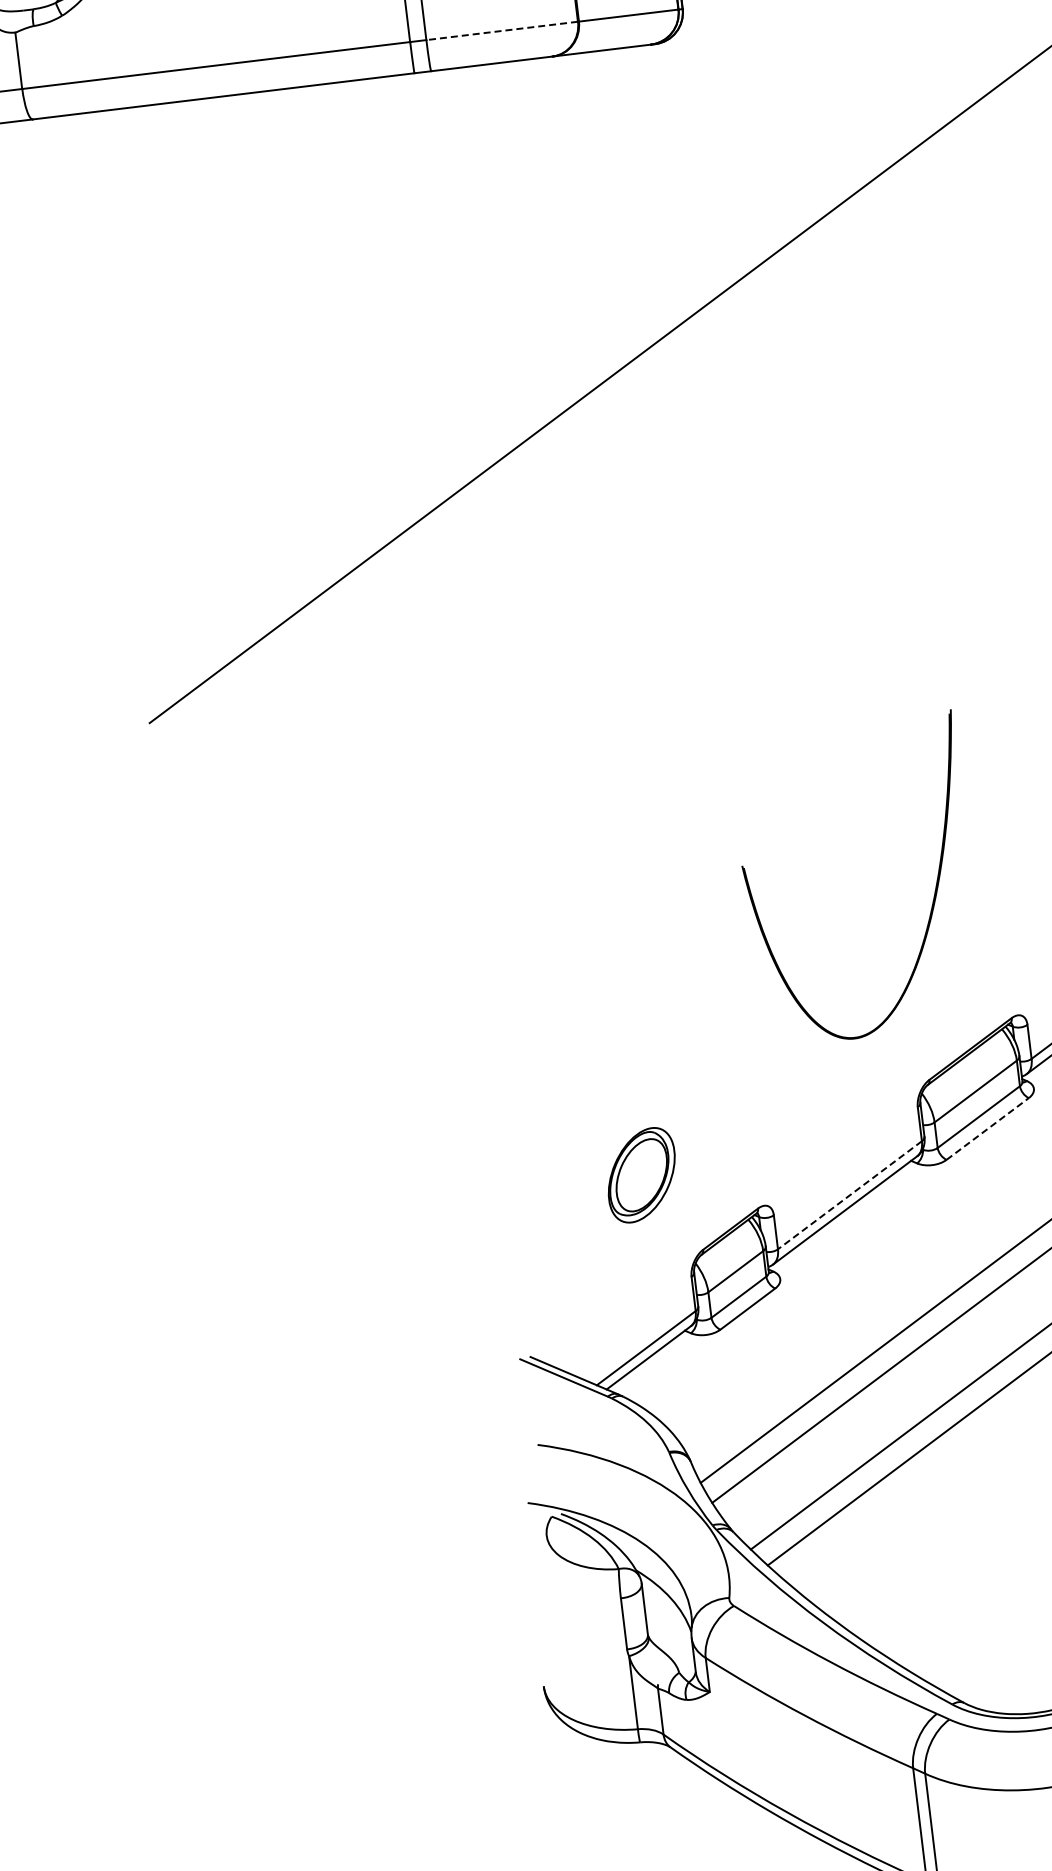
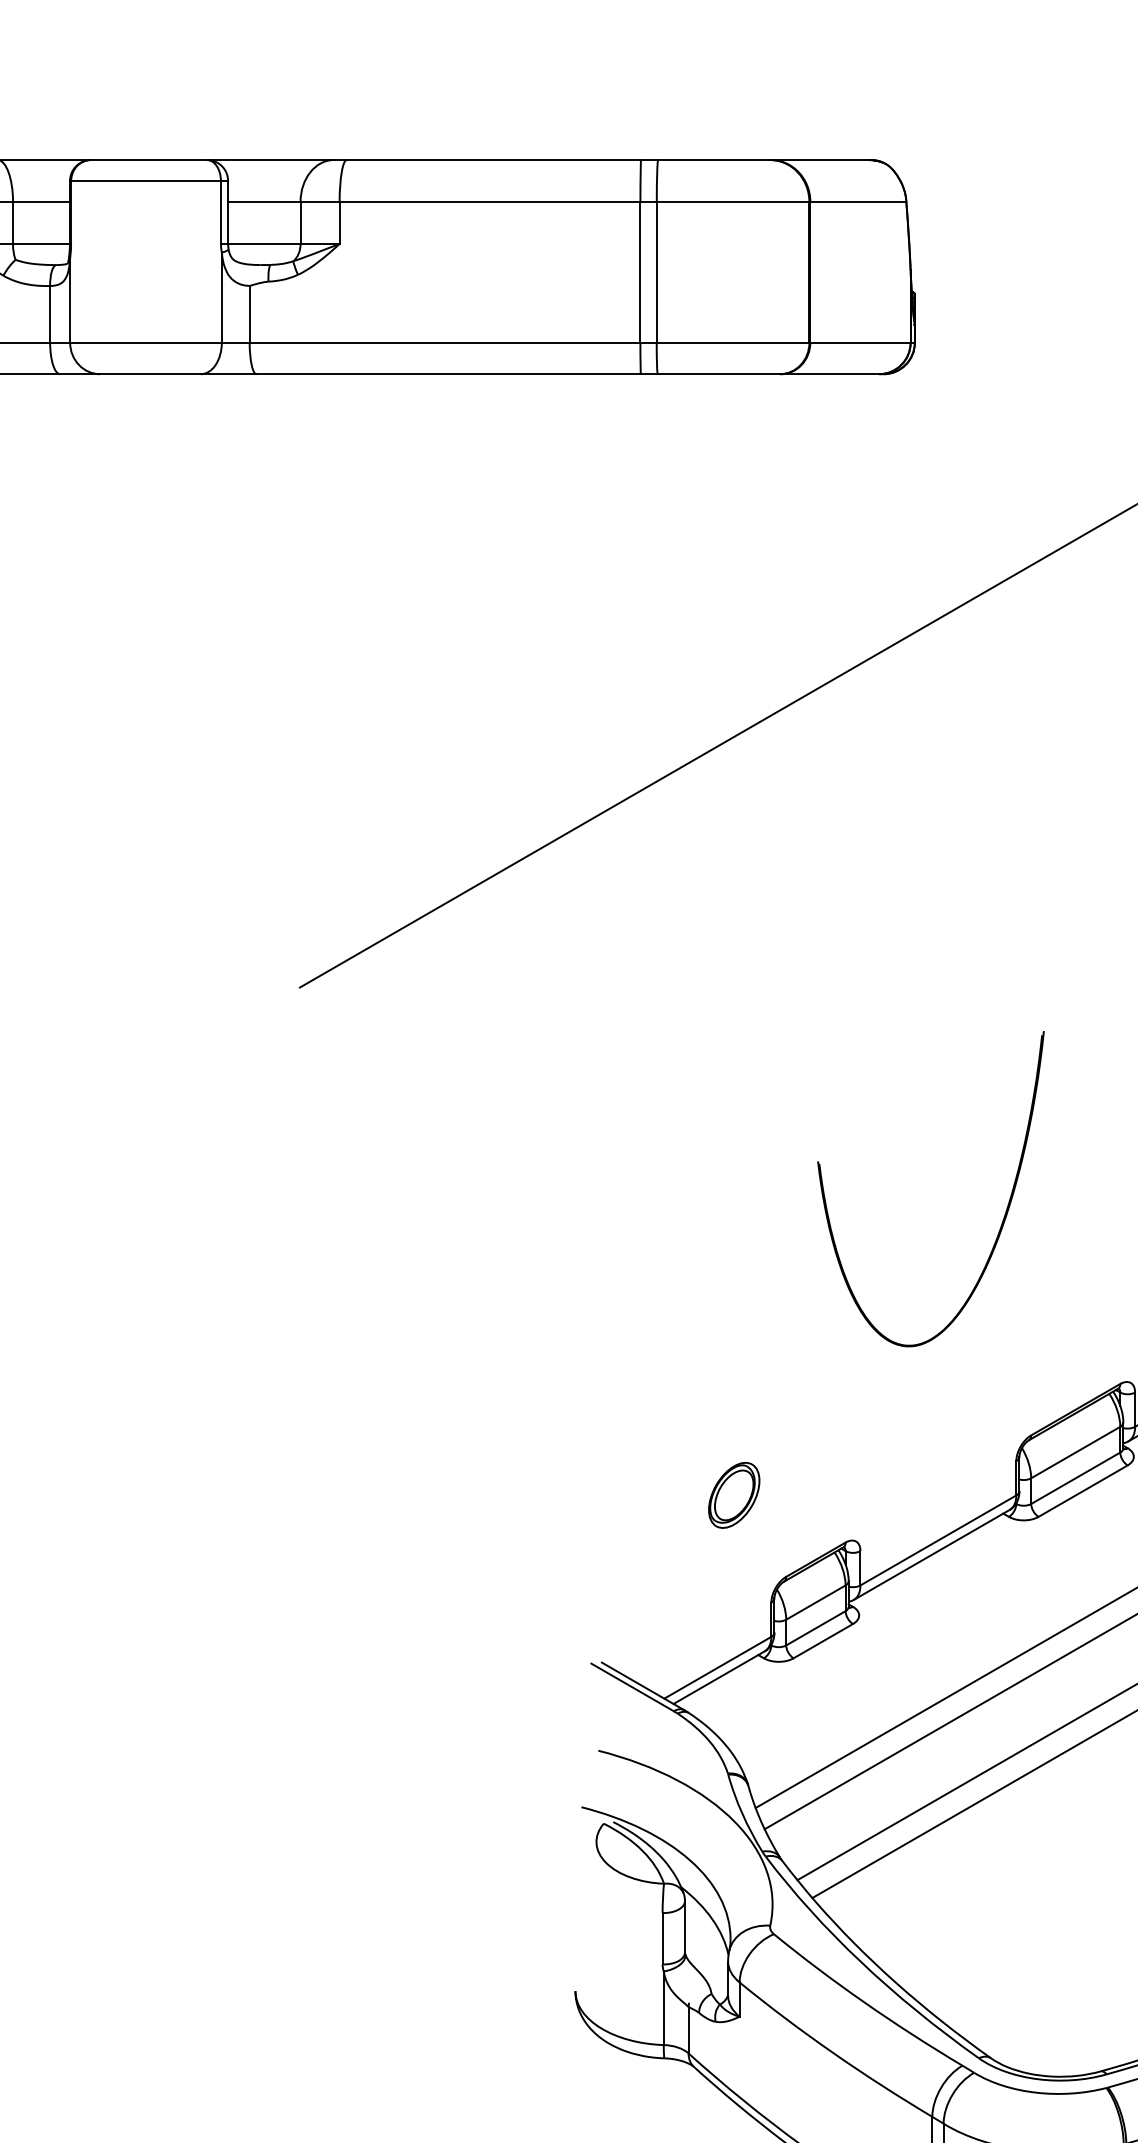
line: (501, 30) -> (732, 342), dashed -> solid
part: (934, 888) -> (1006, 1207), moved
line: (987, 1128) -> (1083, 1490), dashed -> solid
part: (642, 1174) -> (734, 1494), size x0.71
line: (849, 1195) -> (937, 1540), dashed -> solid

